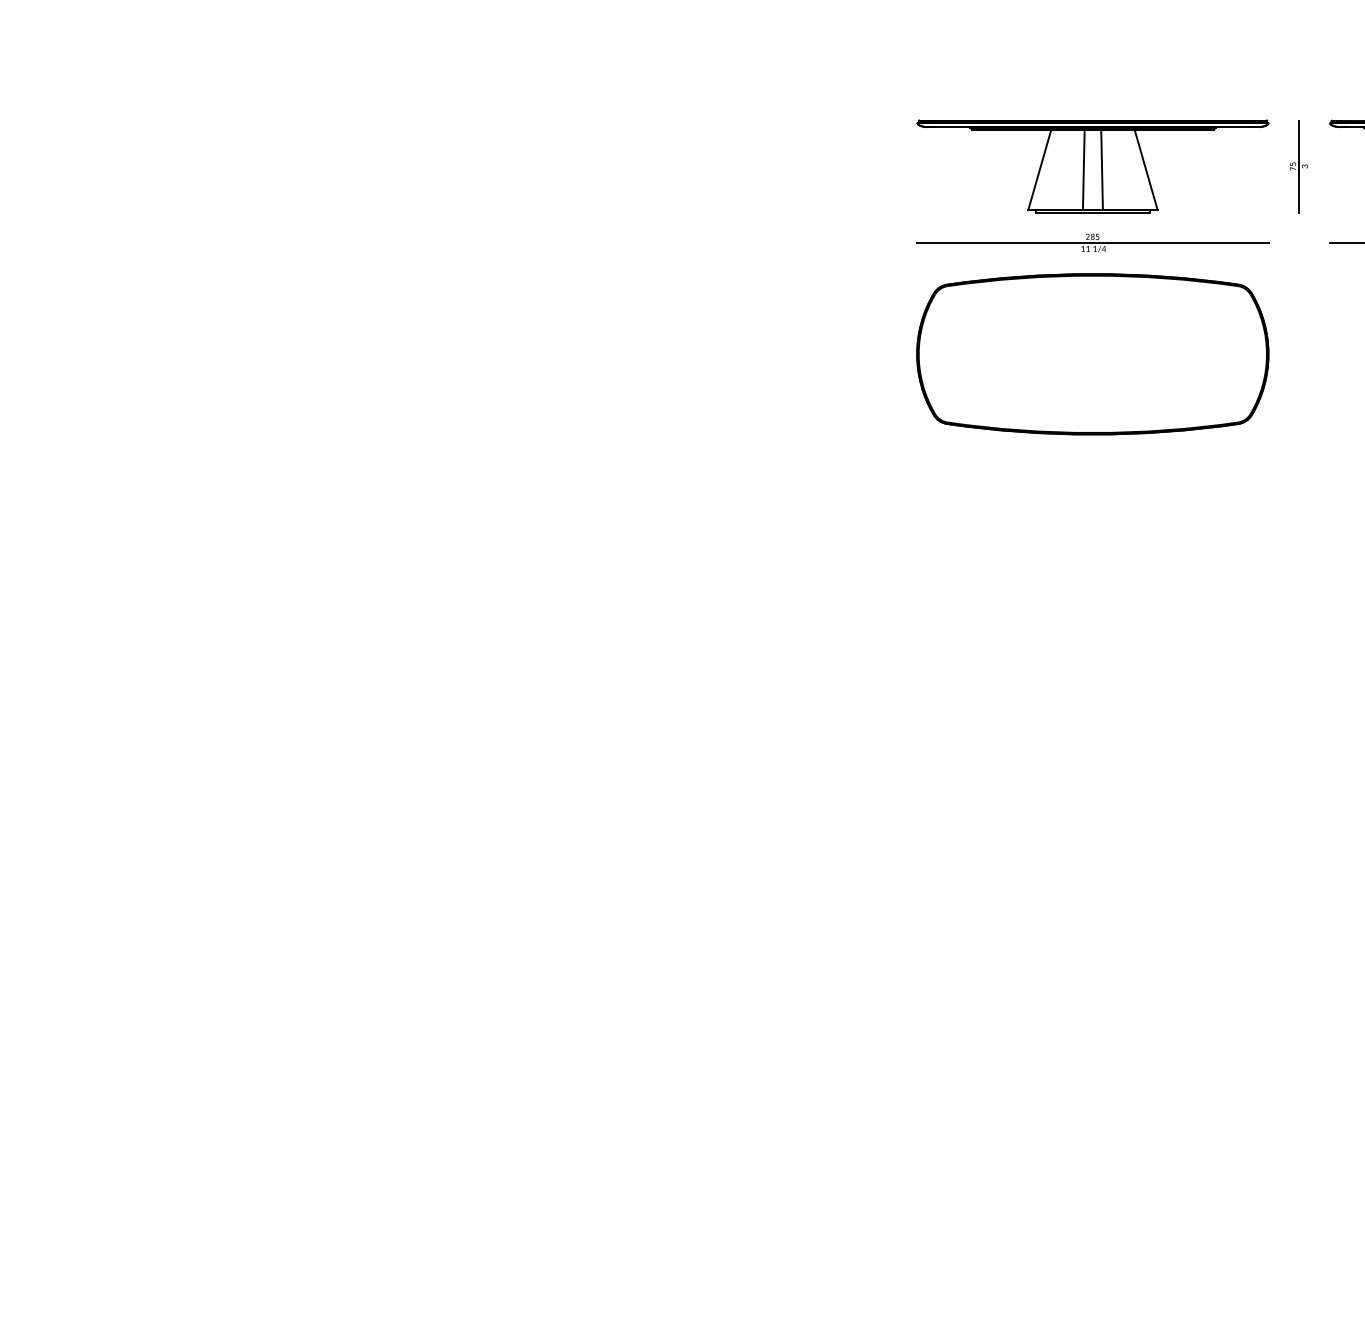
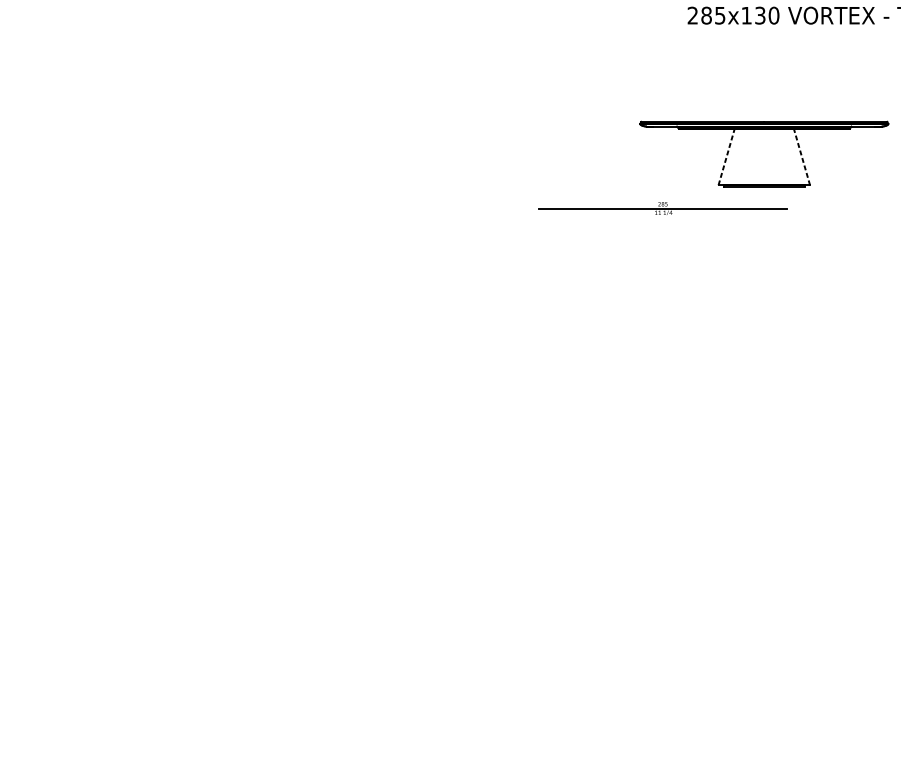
line: (1039, 170) -> (726, 157), solid -> dashed
line: (1083, 170) -> (757, 157), removed
line: (1101, 170) -> (770, 157), removed
line: (1146, 170) -> (802, 157), solid -> dashed
part: (1092, 242) -> (662, 208), moved
part: (1092, 354) -> (763, 287), removed

